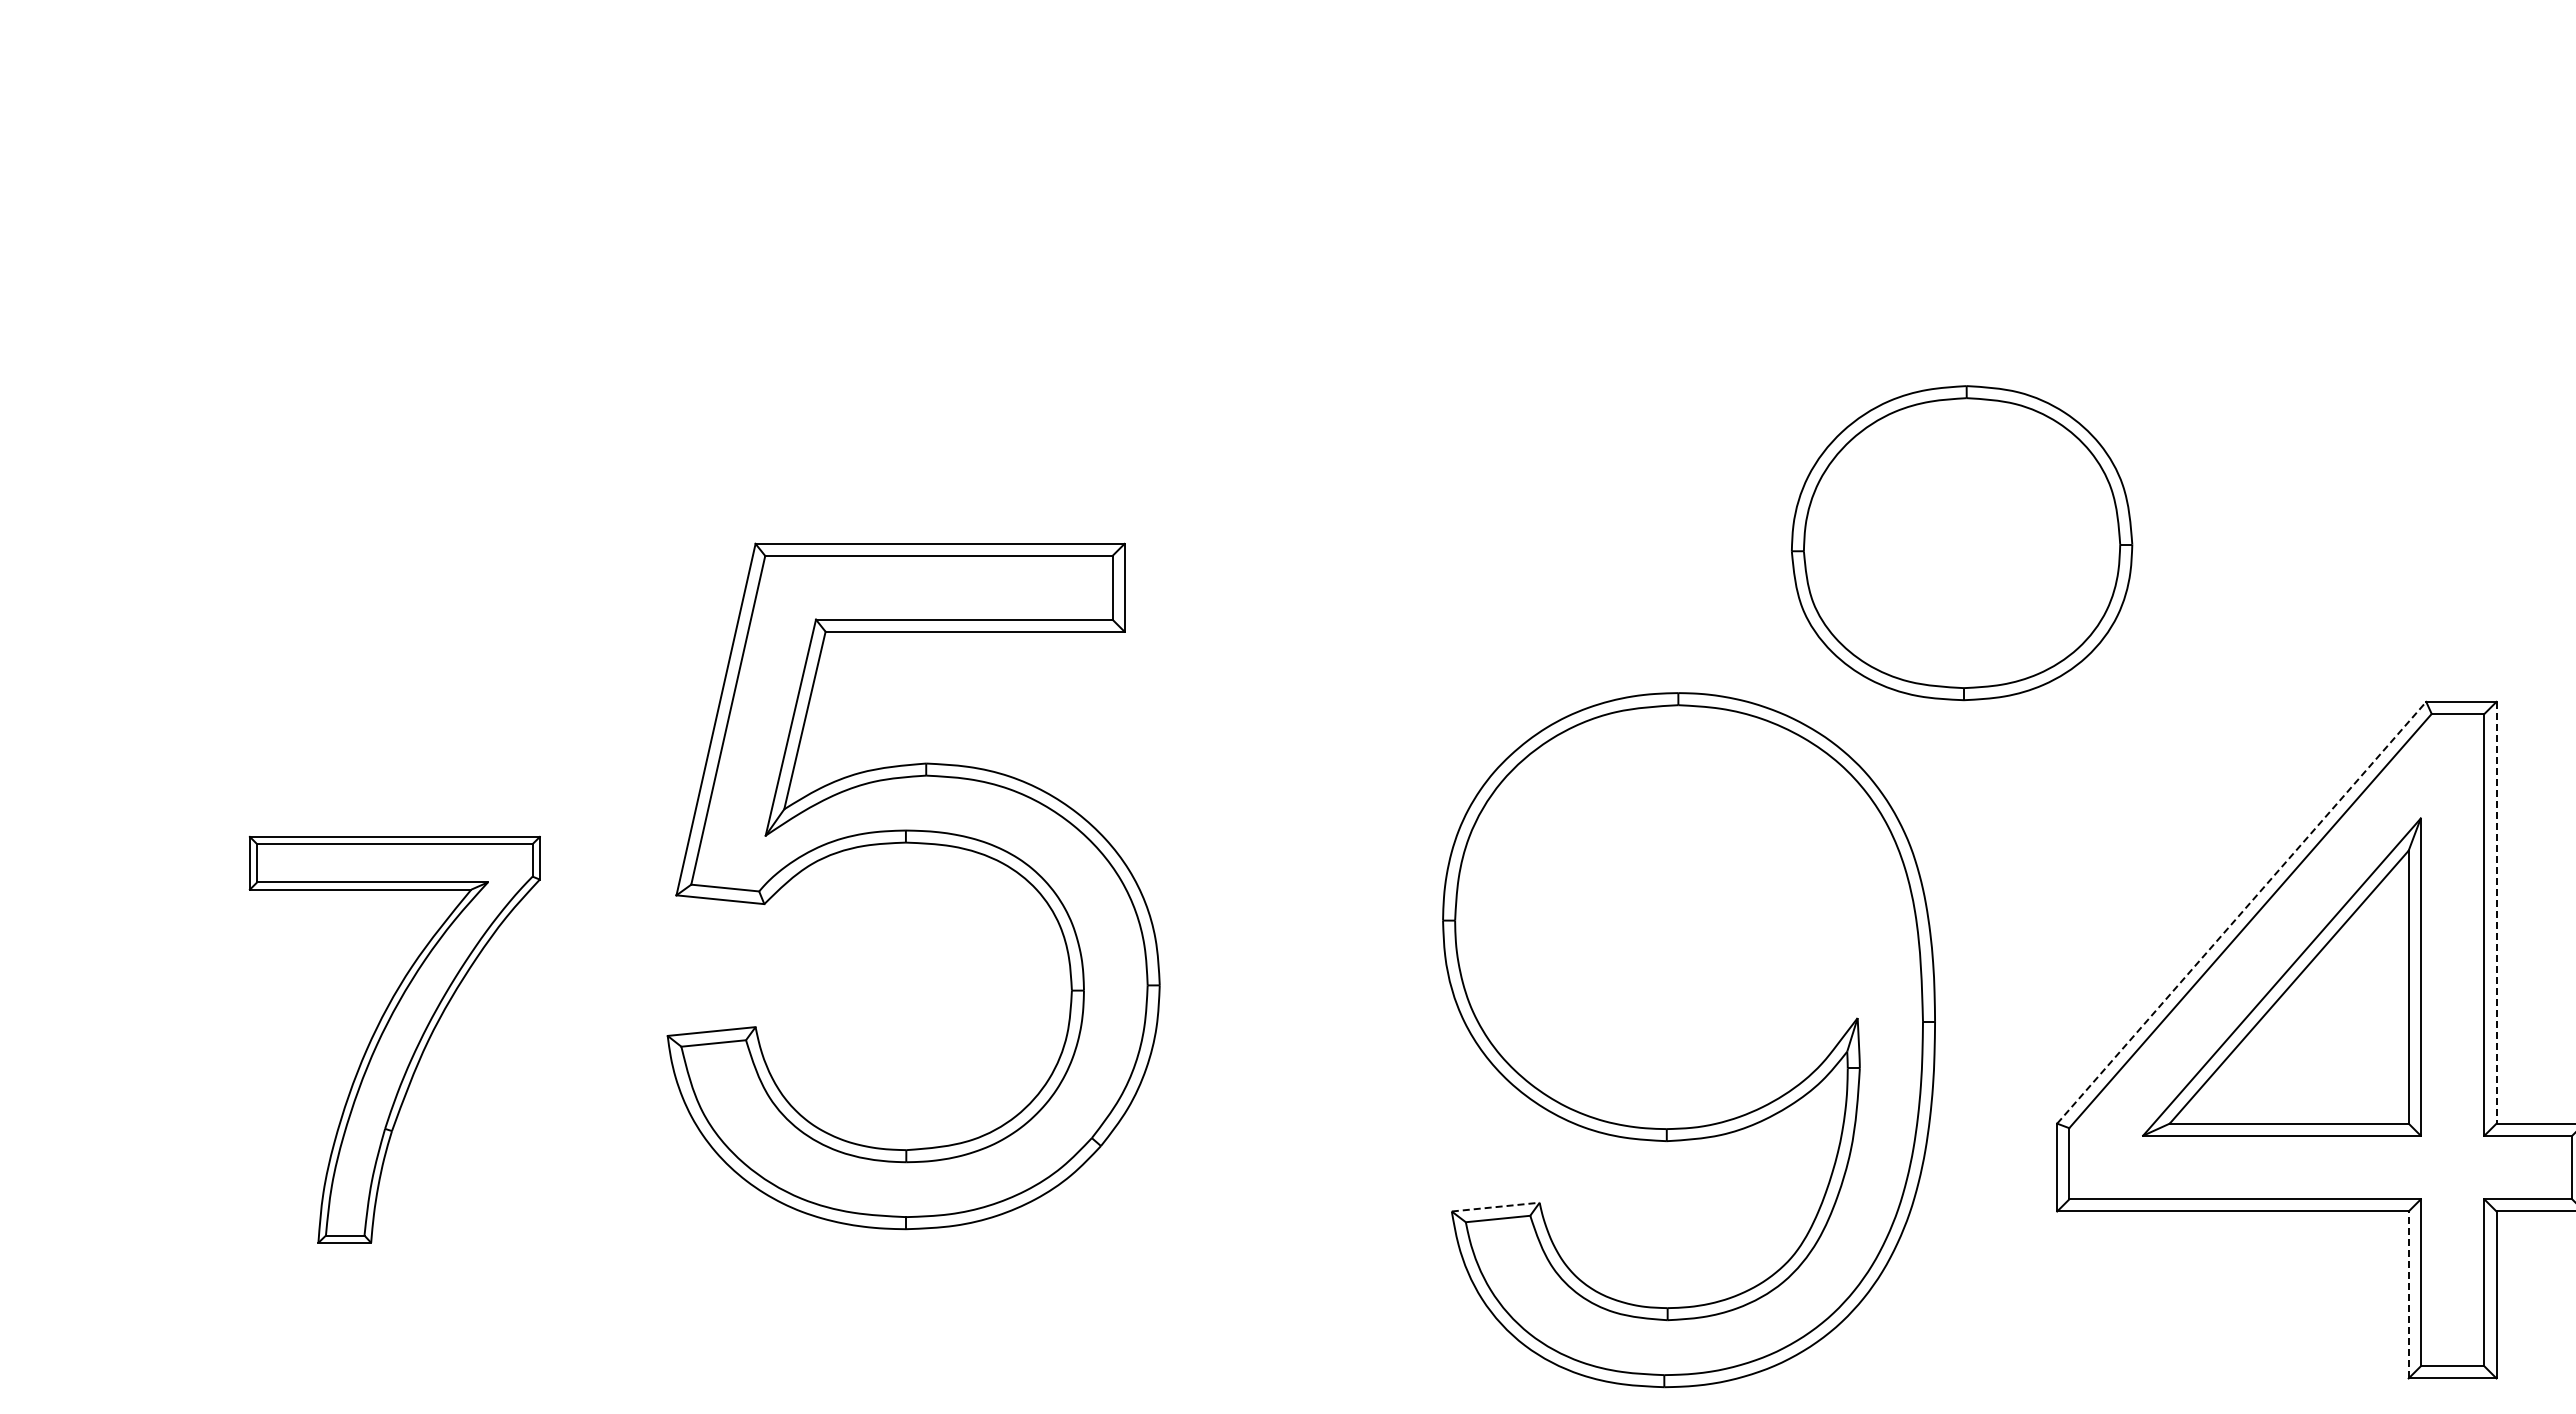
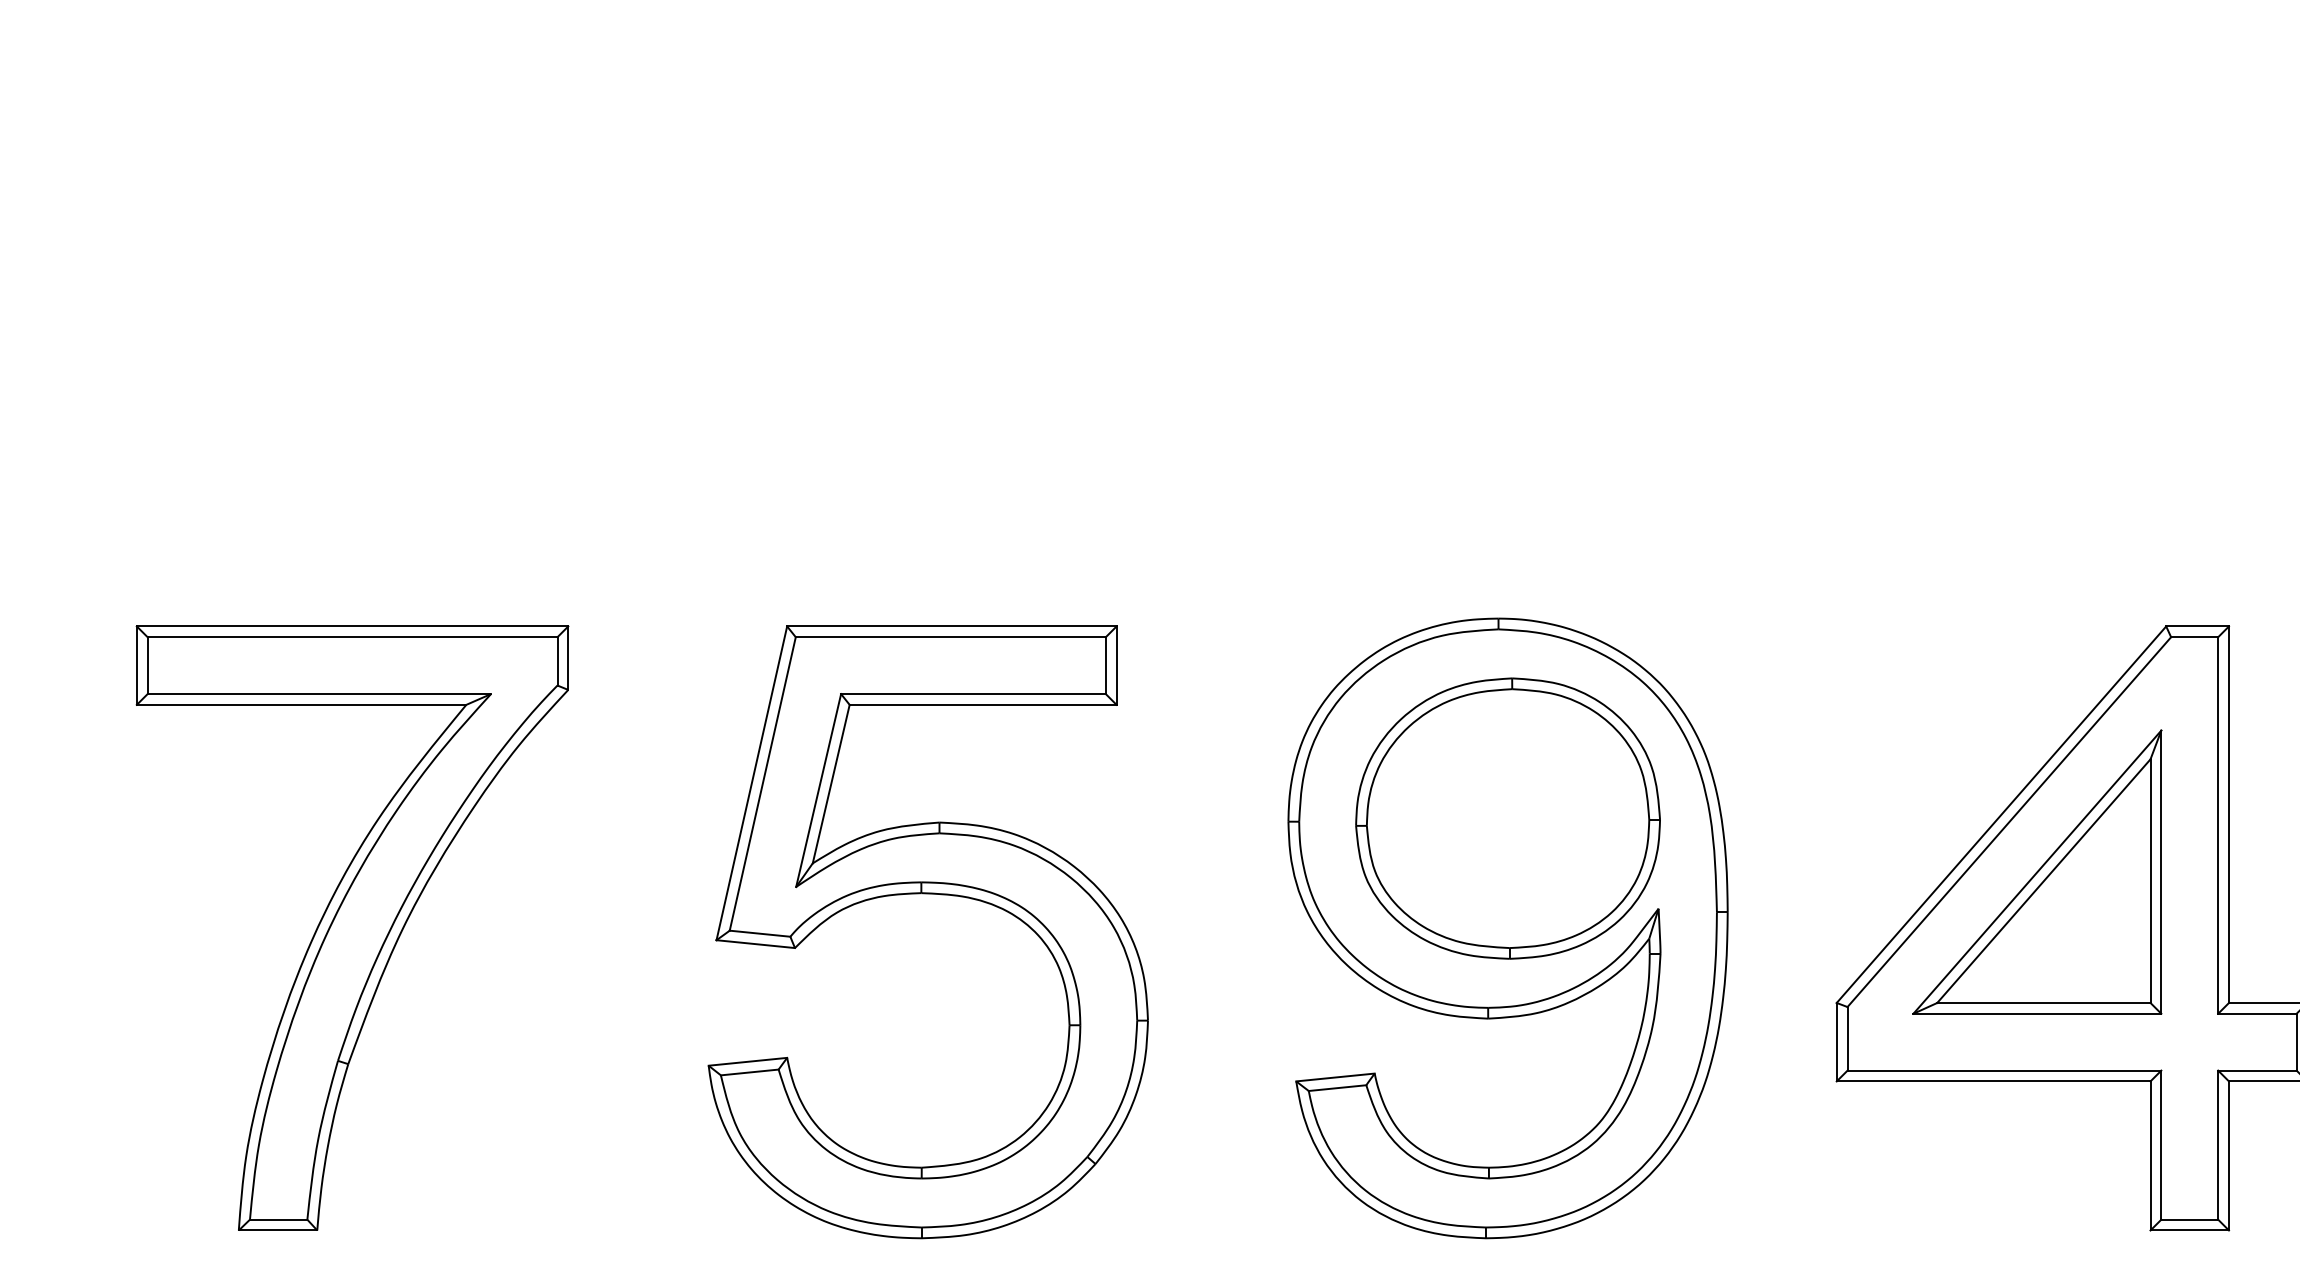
part: (1962, 543) -> (1508, 818), moved
part: (919, 844) -> (933, 894), moved
line: (2242, 912) -> (2002, 814), dashed -> solid
line: (2496, 912) -> (2228, 814), dashed -> solid
part: (394, 1039) -> (352, 927), size x1.67
line: (1496, 1207) -> (1336, 1077), dashed -> solid
line: (2408, 1294) -> (2150, 1155), dashed -> solid

